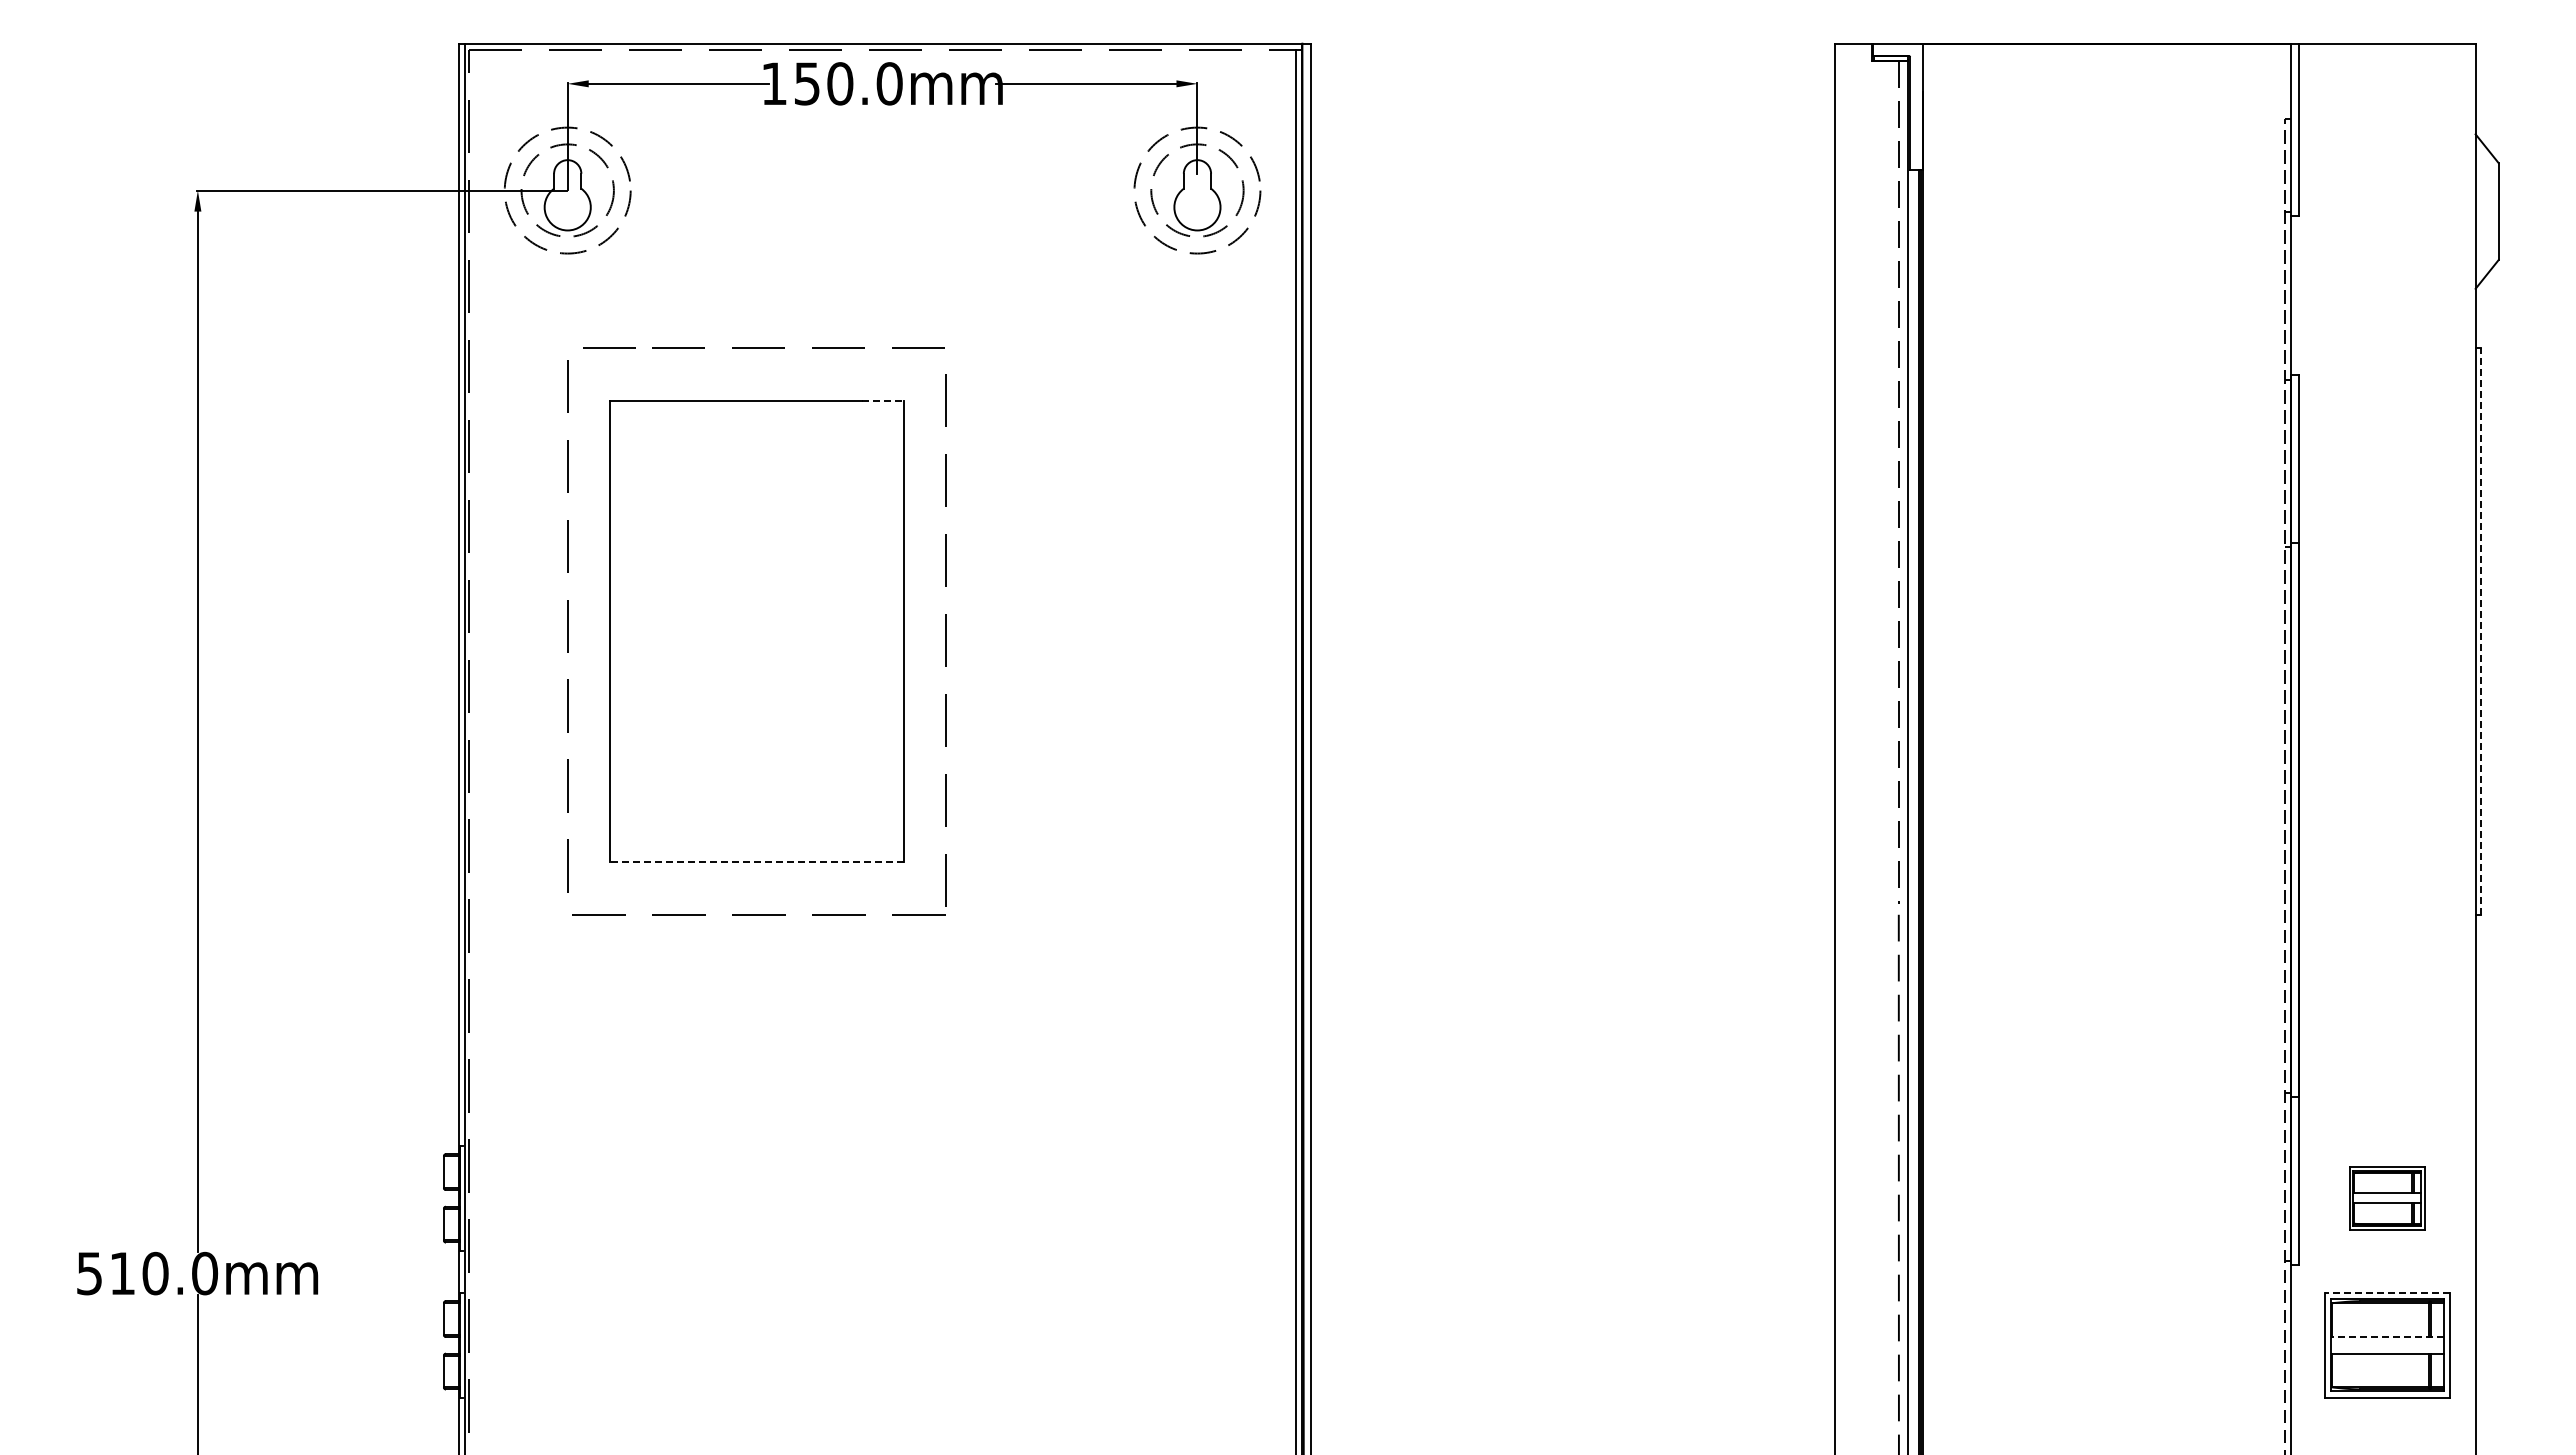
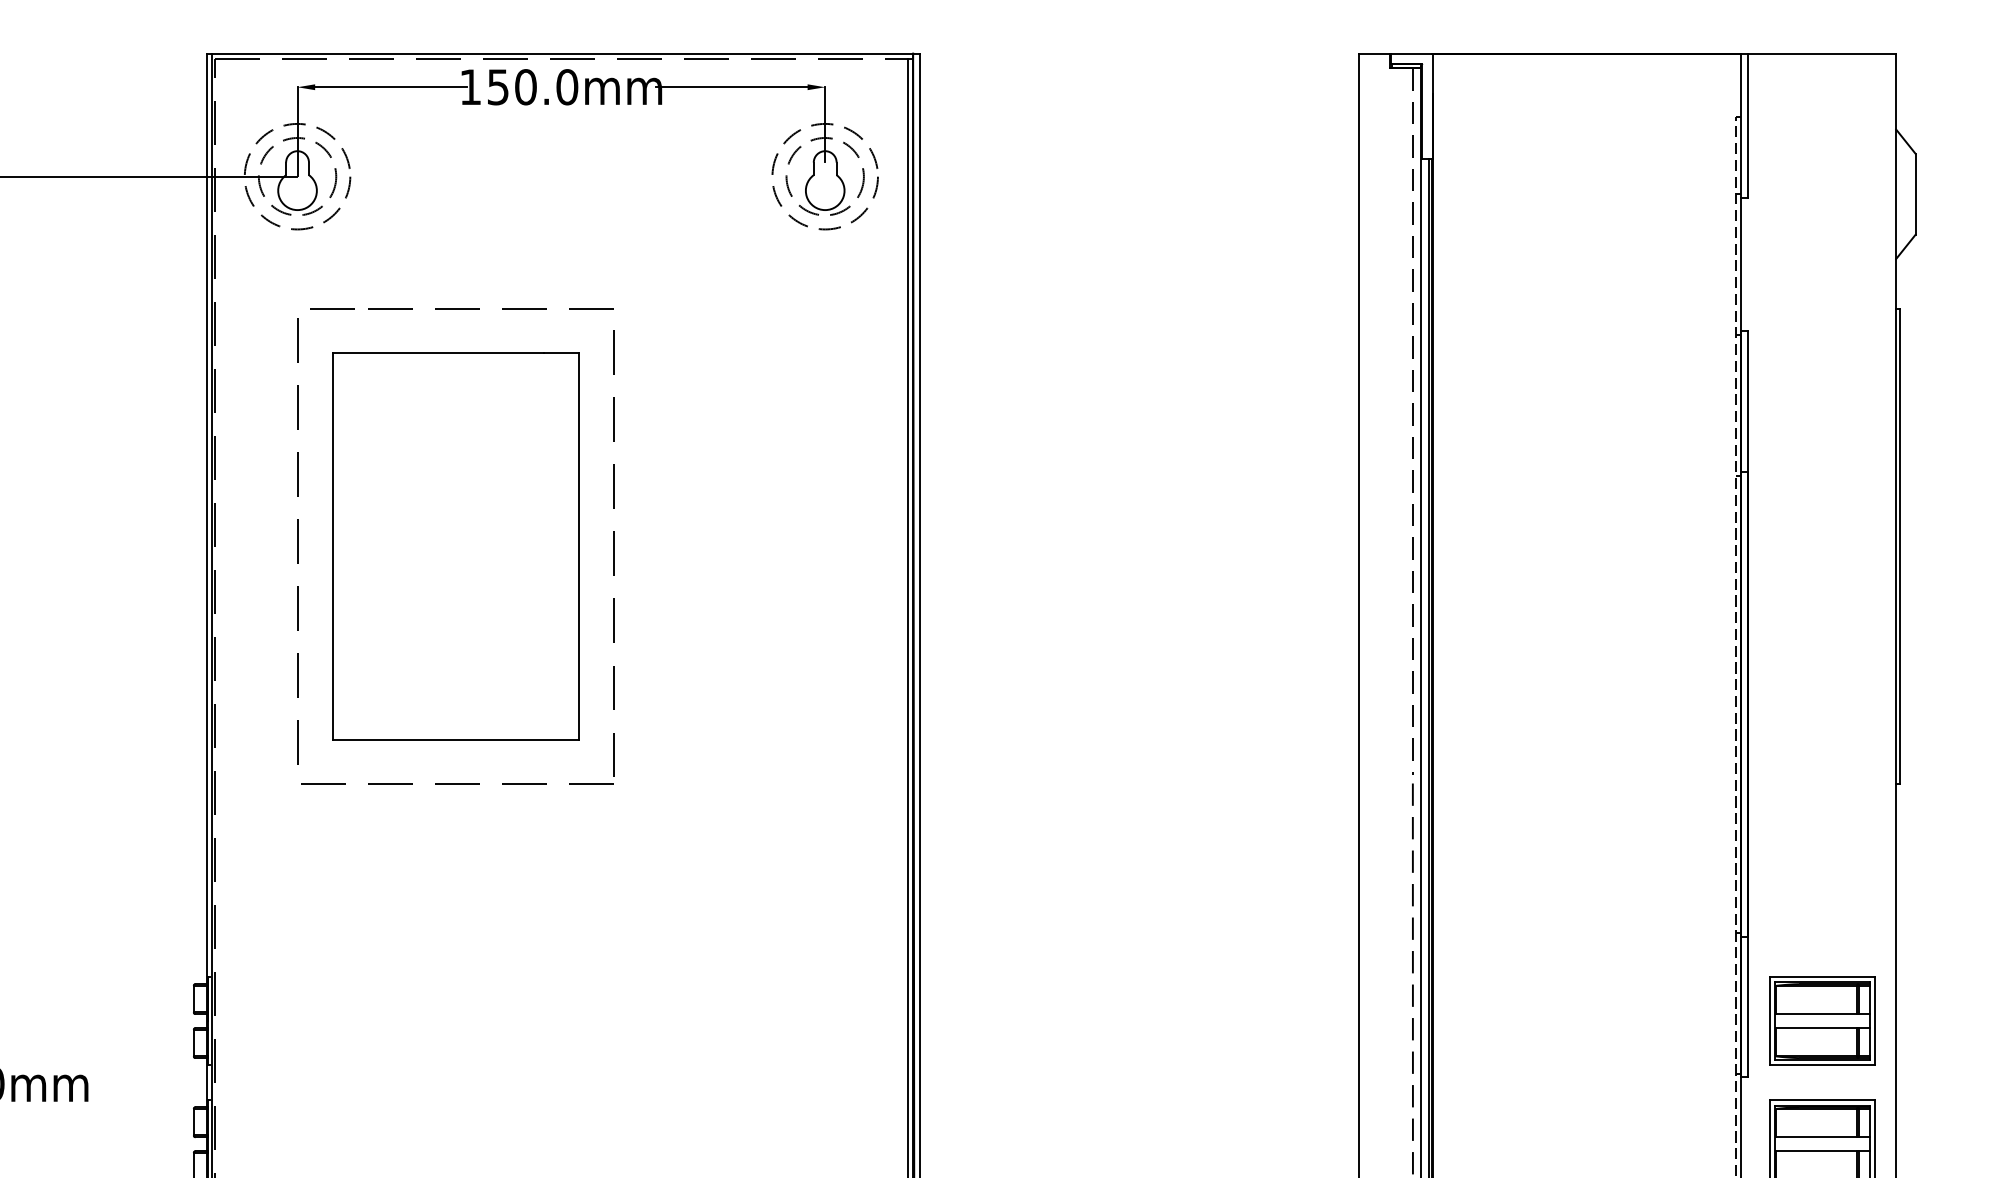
line: (882, 400) -> (561, 352), dashed -> solid
line: (2480, 630) -> (1900, 545), dashed -> solid
line: (756, 862) -> (455, 739), dashed -> solid
part: (2387, 1198) -> (1822, 1021), size x1.67
line: (2387, 1292) -> (1822, 1099), dashed -> solid
line: (2388, 1336) -> (1823, 1136), dashed -> solid

